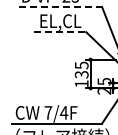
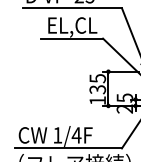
line: (61, 6) -> (73, 7), dashed -> solid
line: (60, 32) -> (72, 39), dashed -> solid
text: (48, 112) -> (57, 134), 7/4F -> 1/4F

